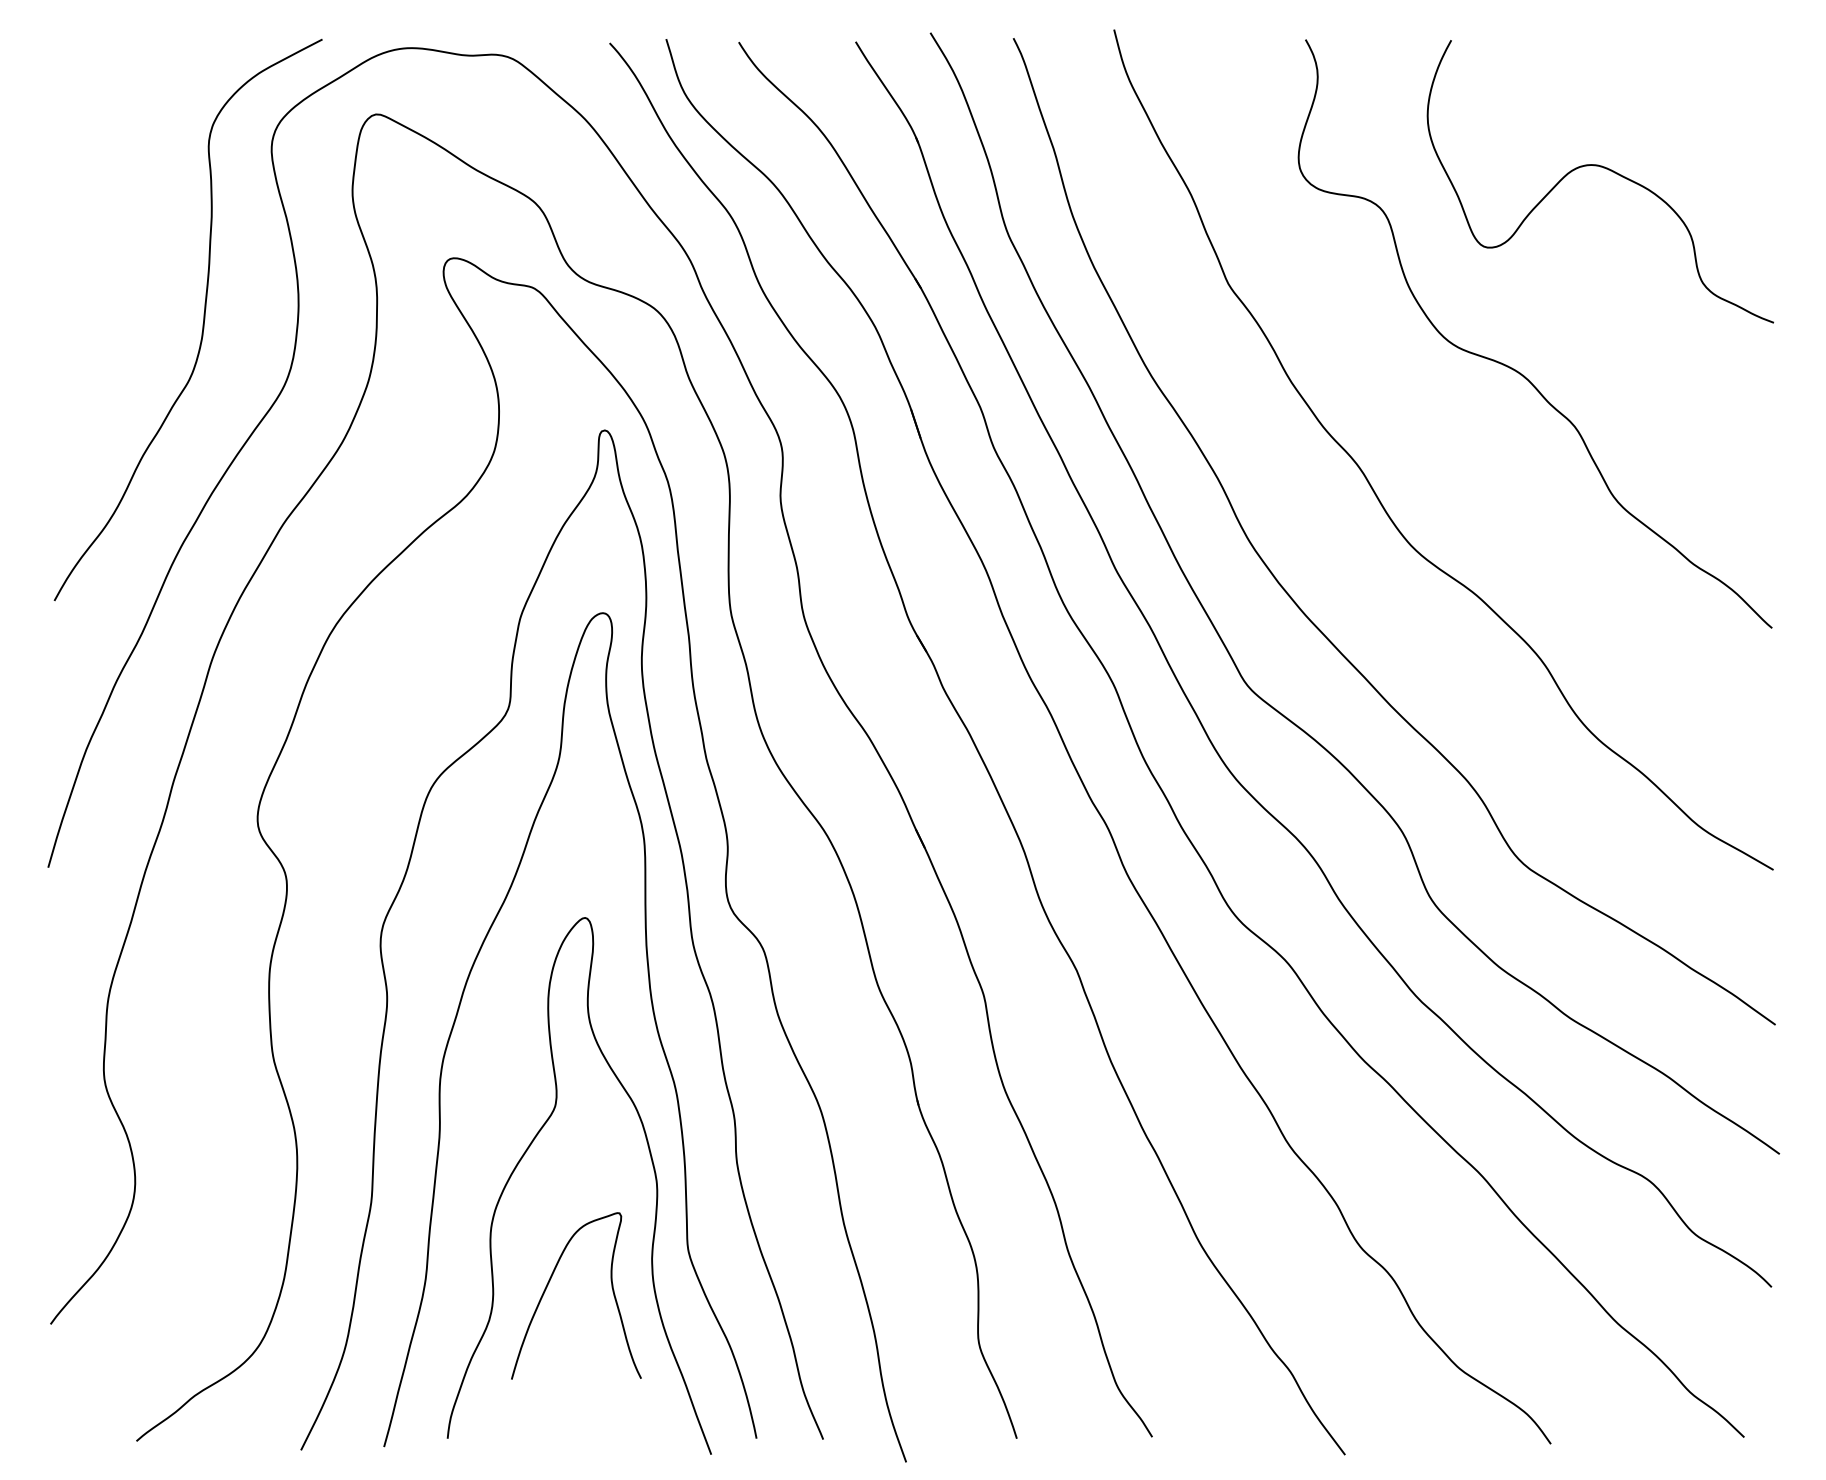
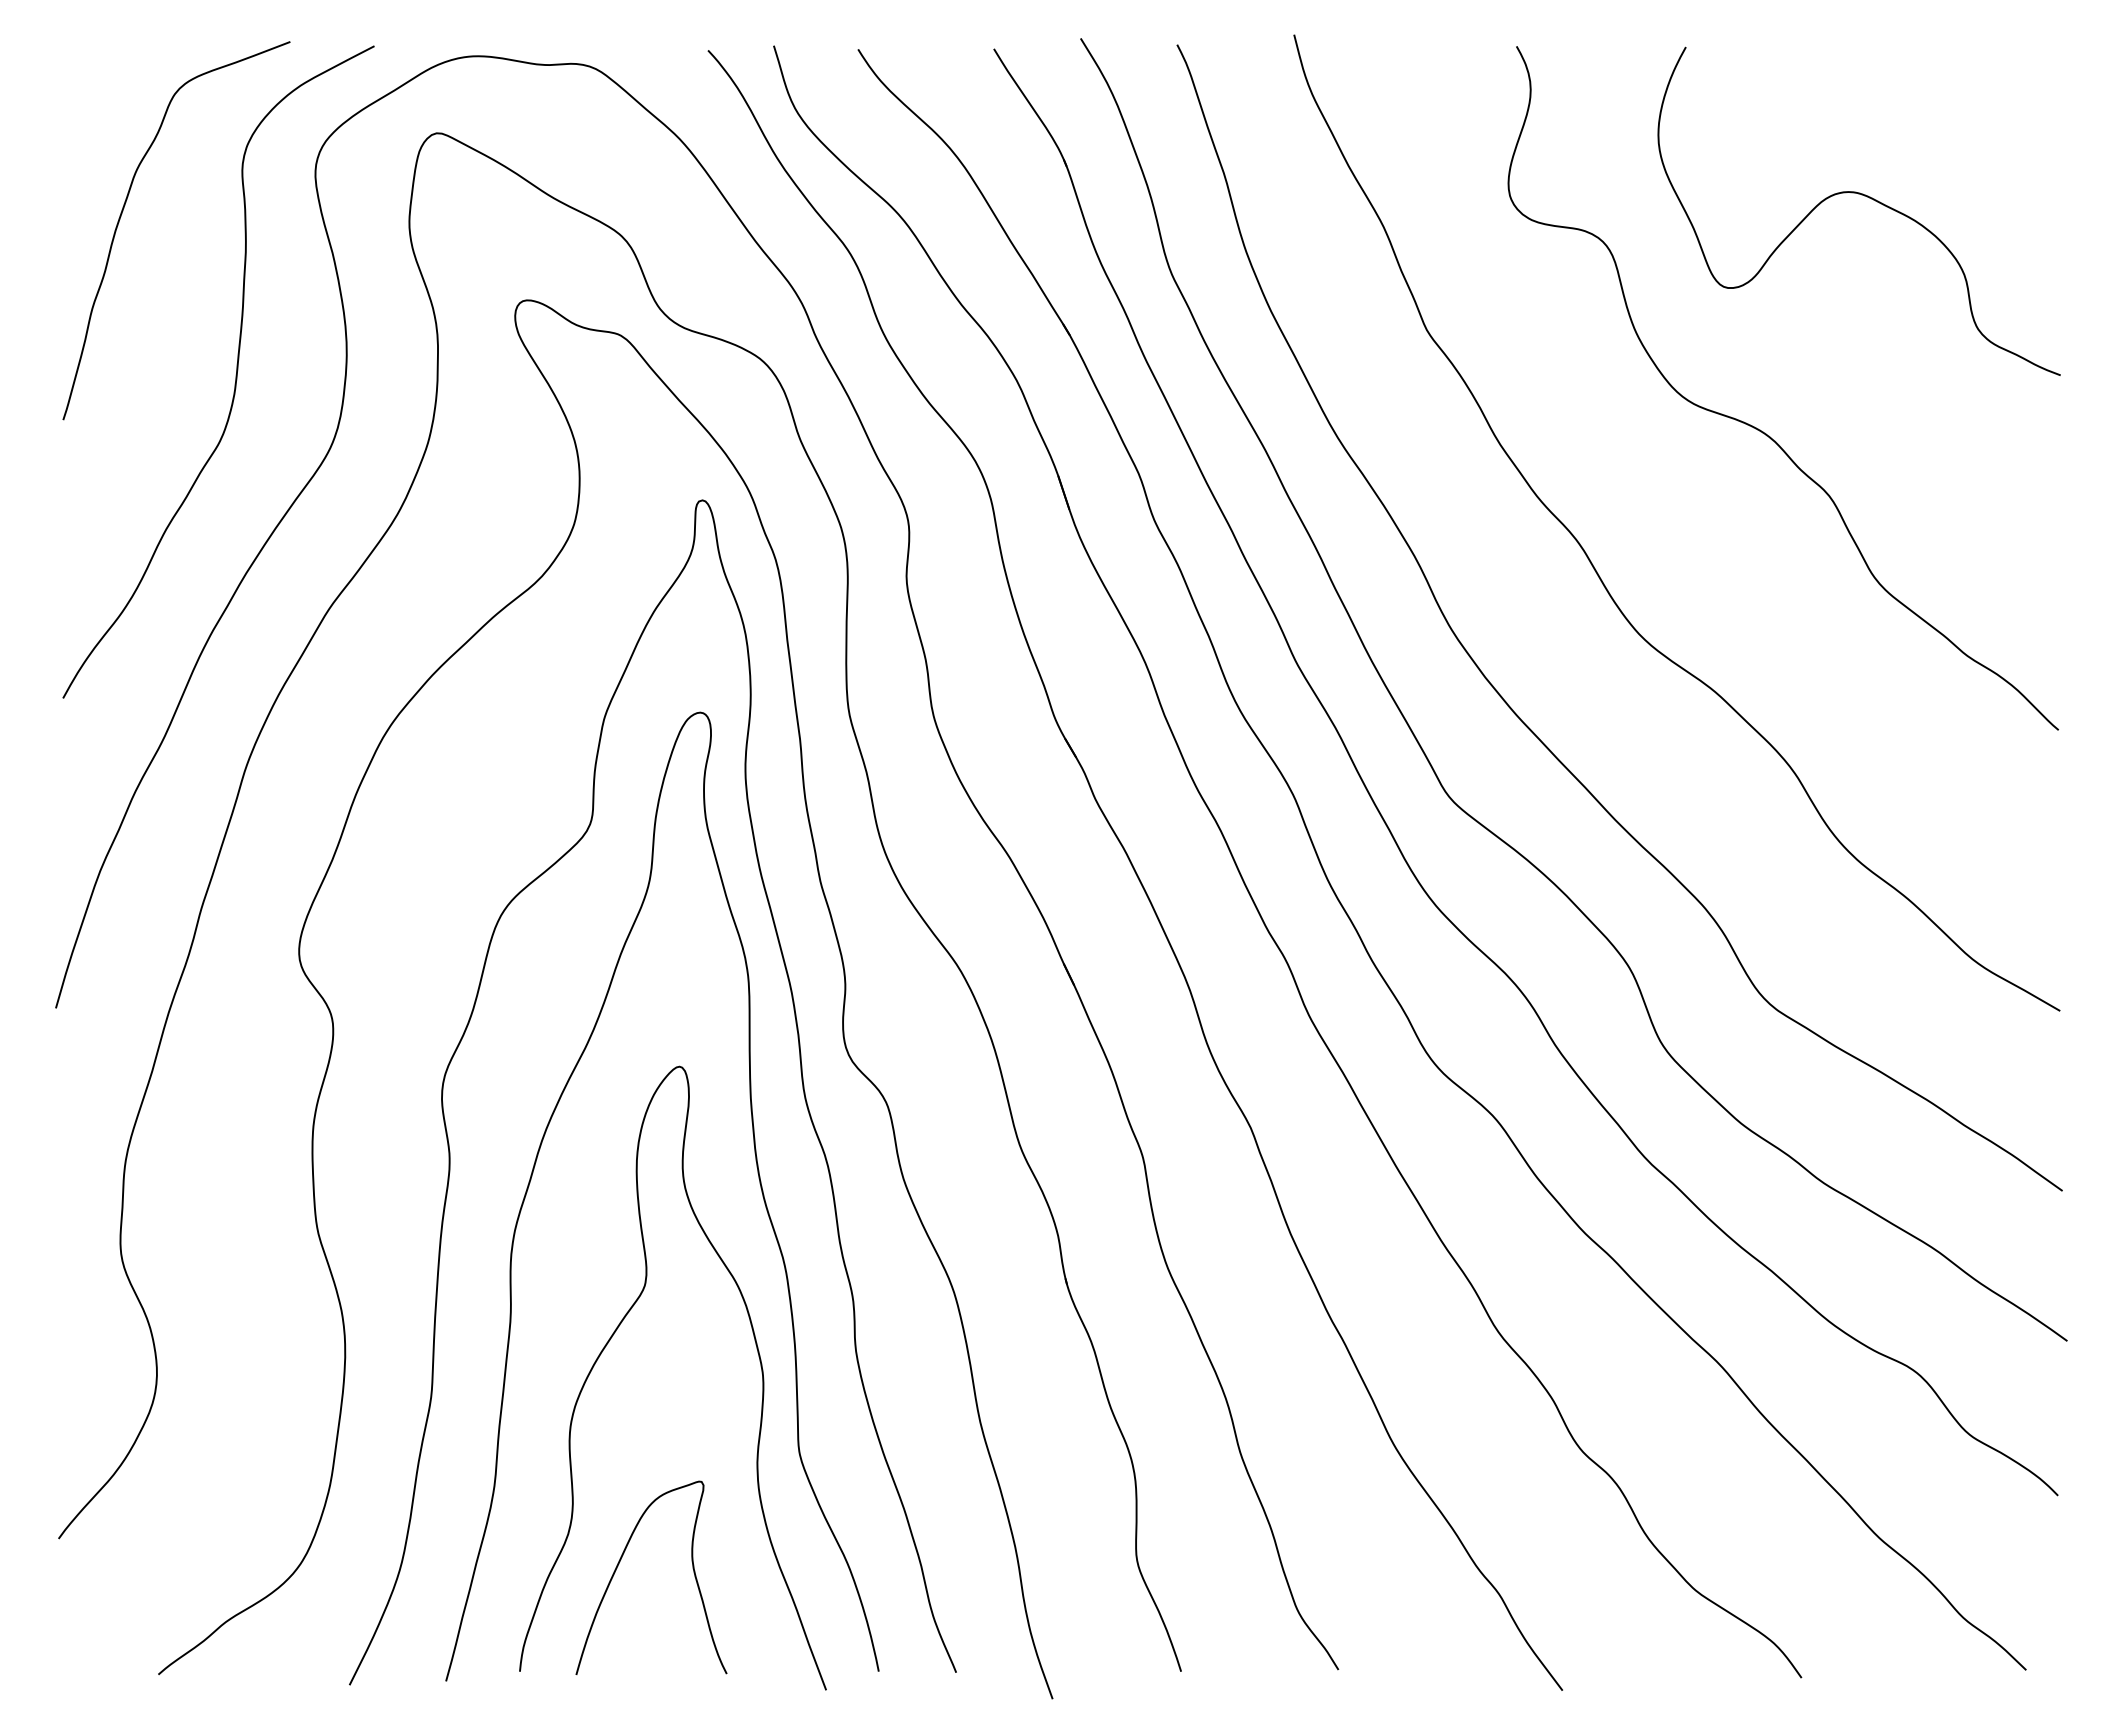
curve: (106, 181) -> (123, 211), added
curve: (548, 1284) -> (619, 1564), moved

